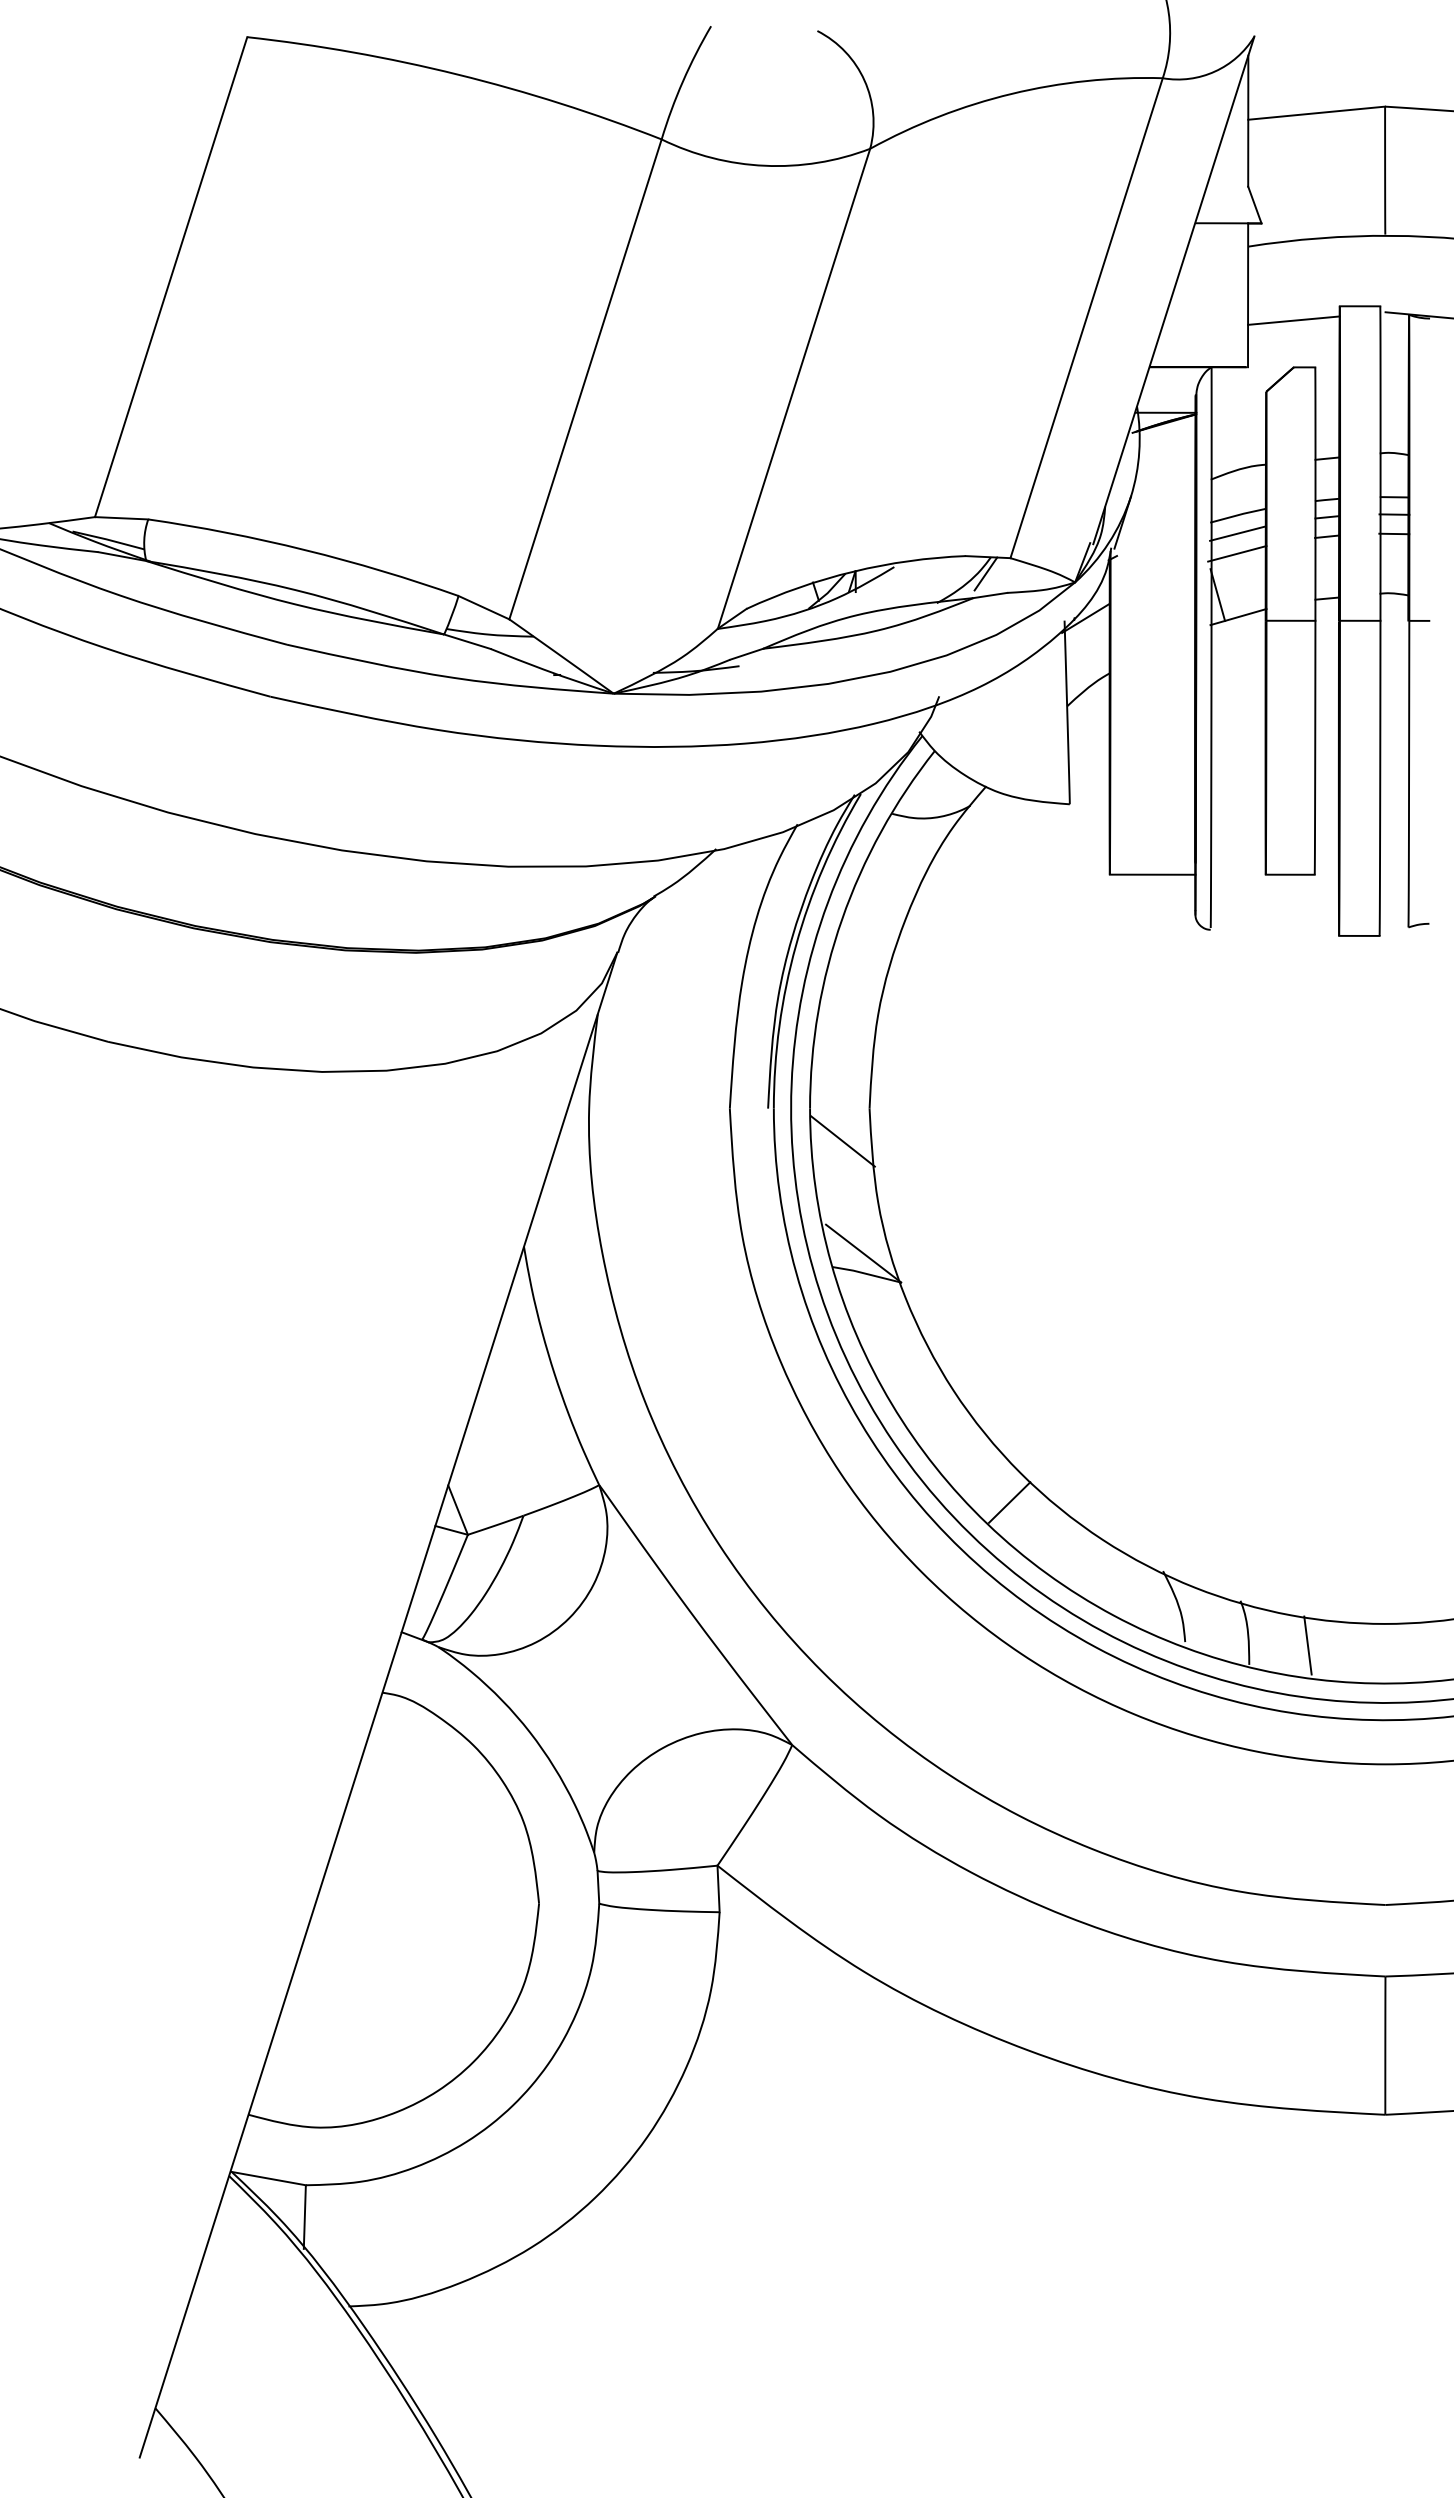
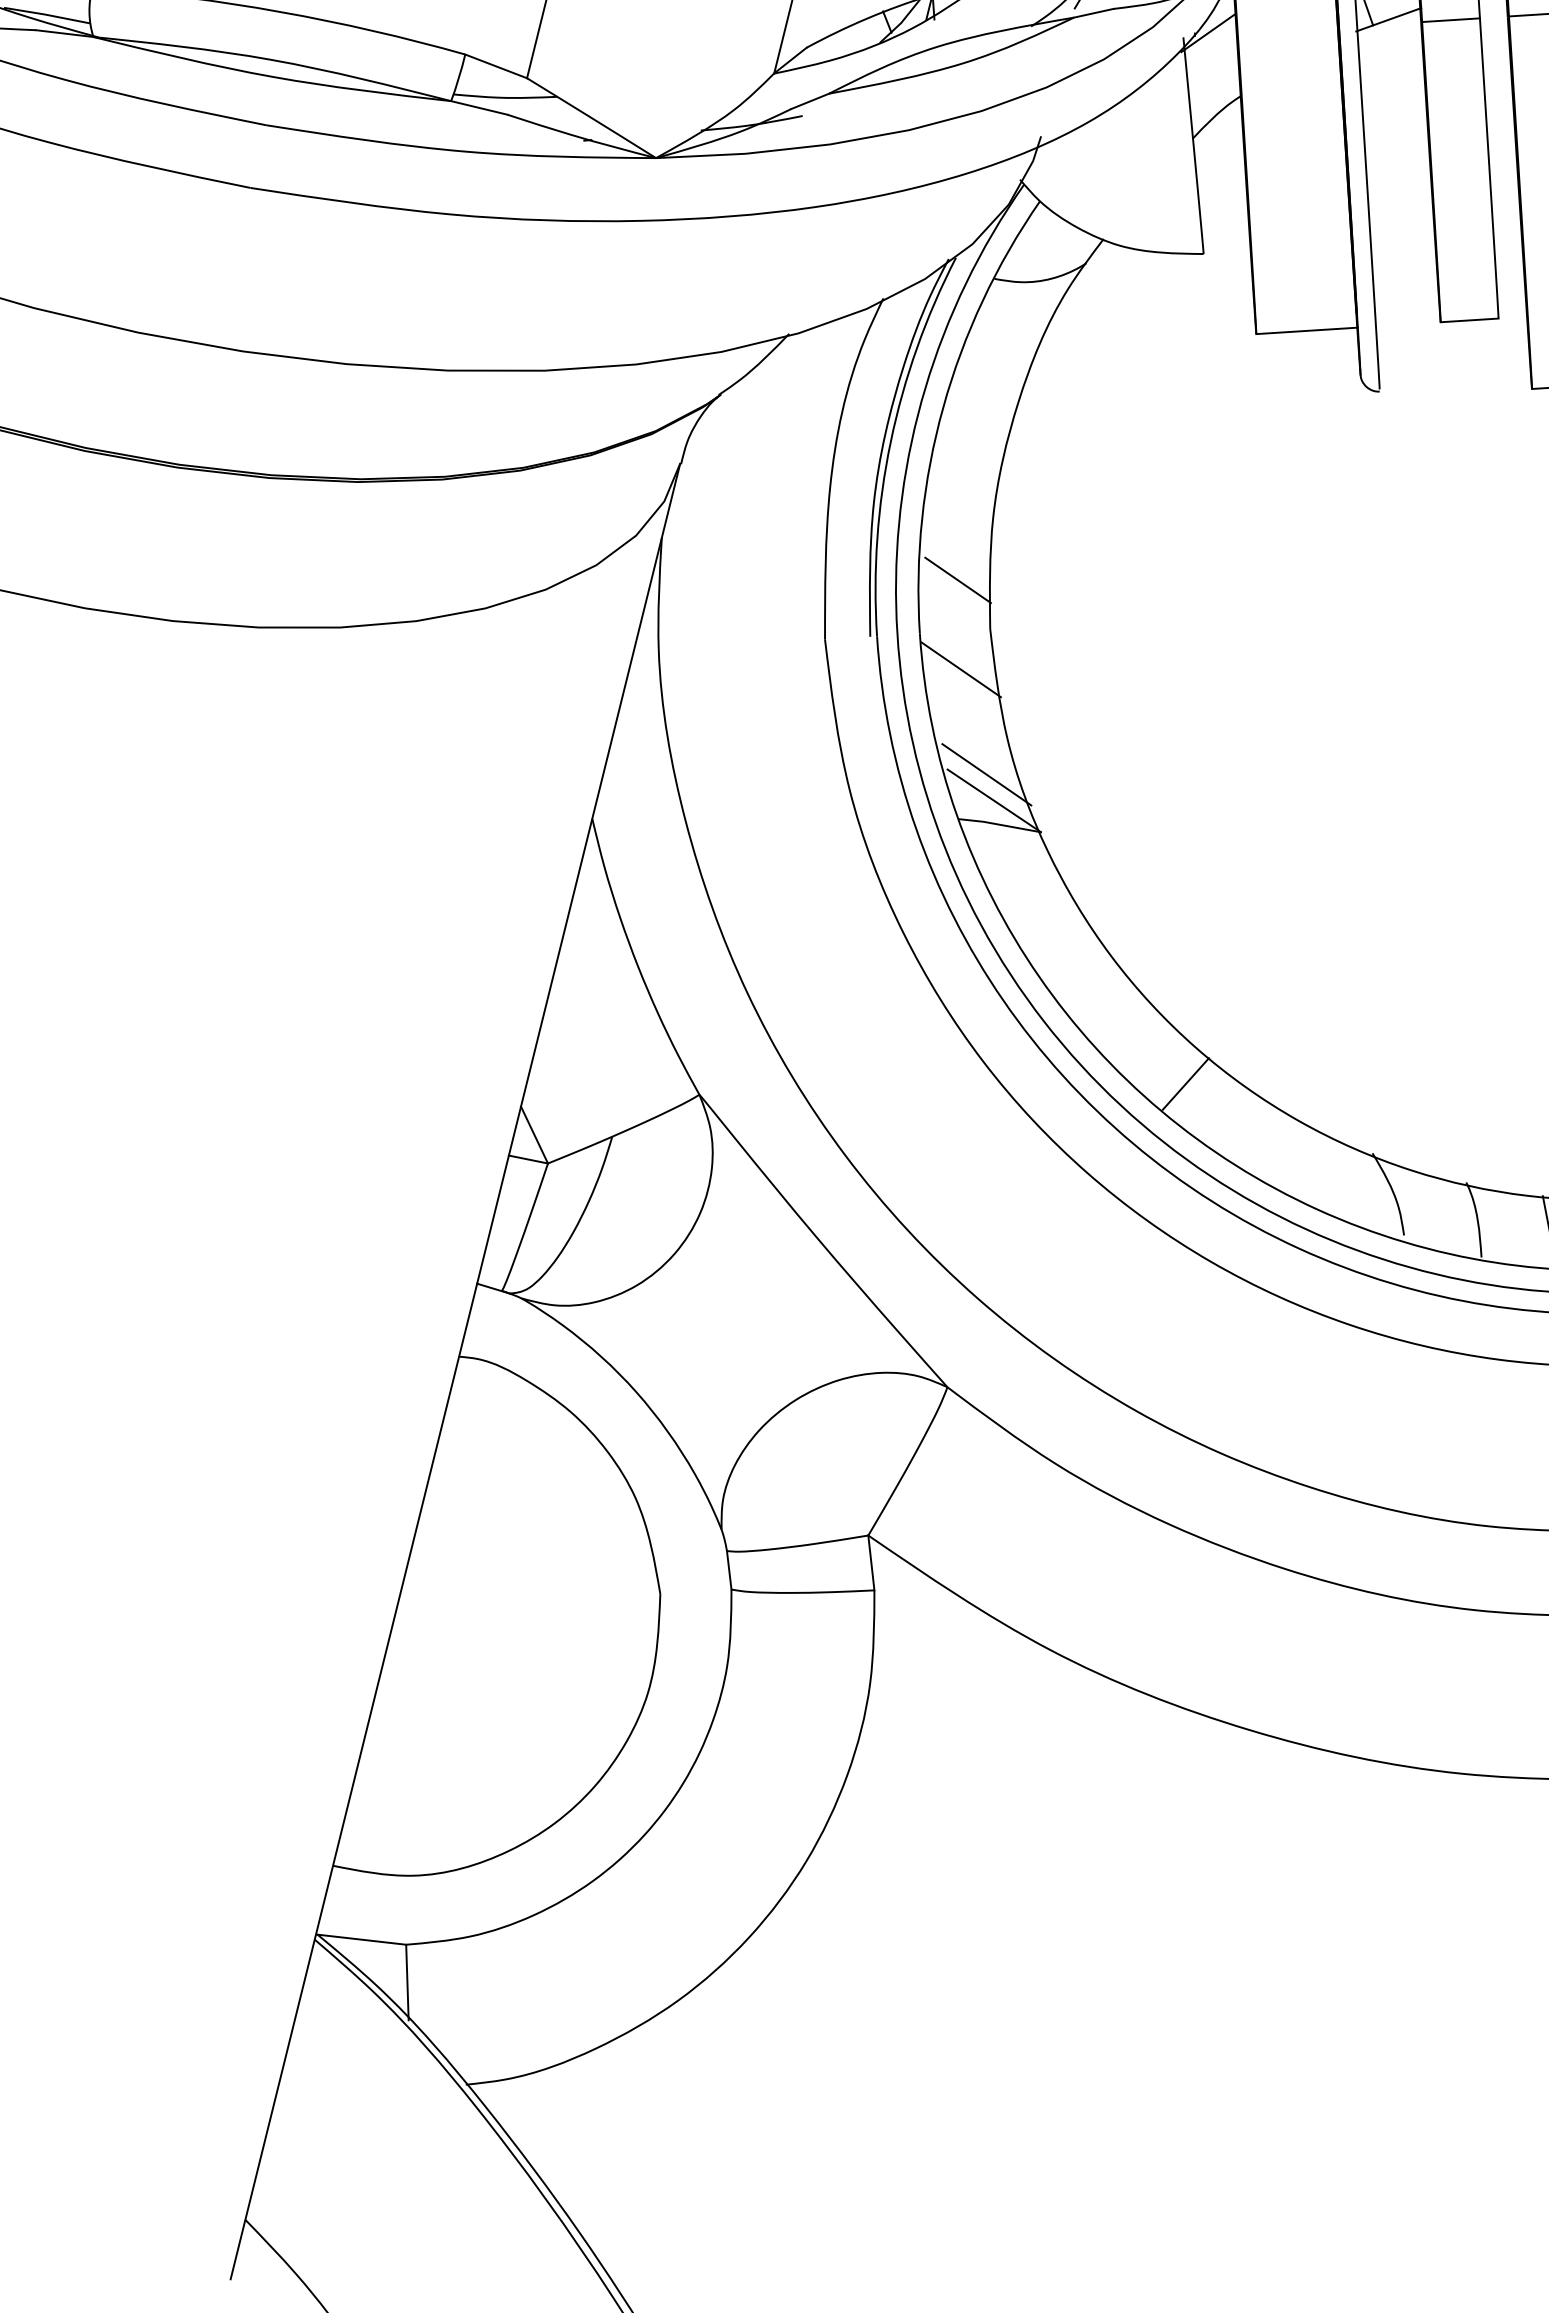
line: (844, 1065) -> (957, 579), added
line: (858, 1230) -> (986, 773), added

